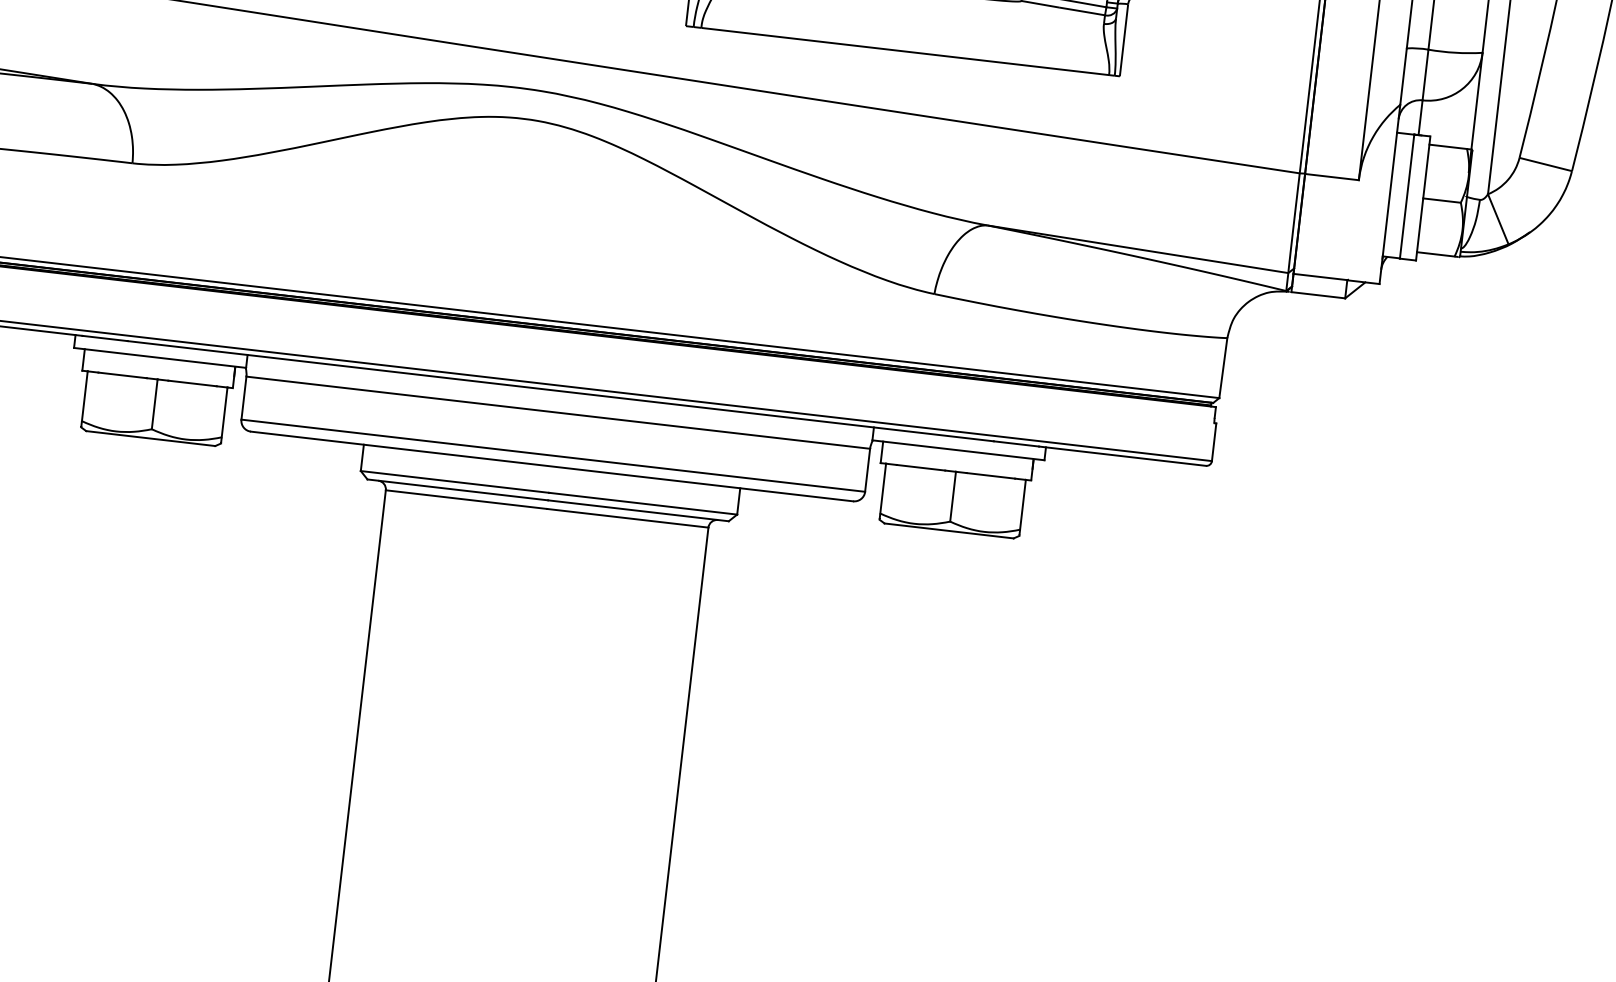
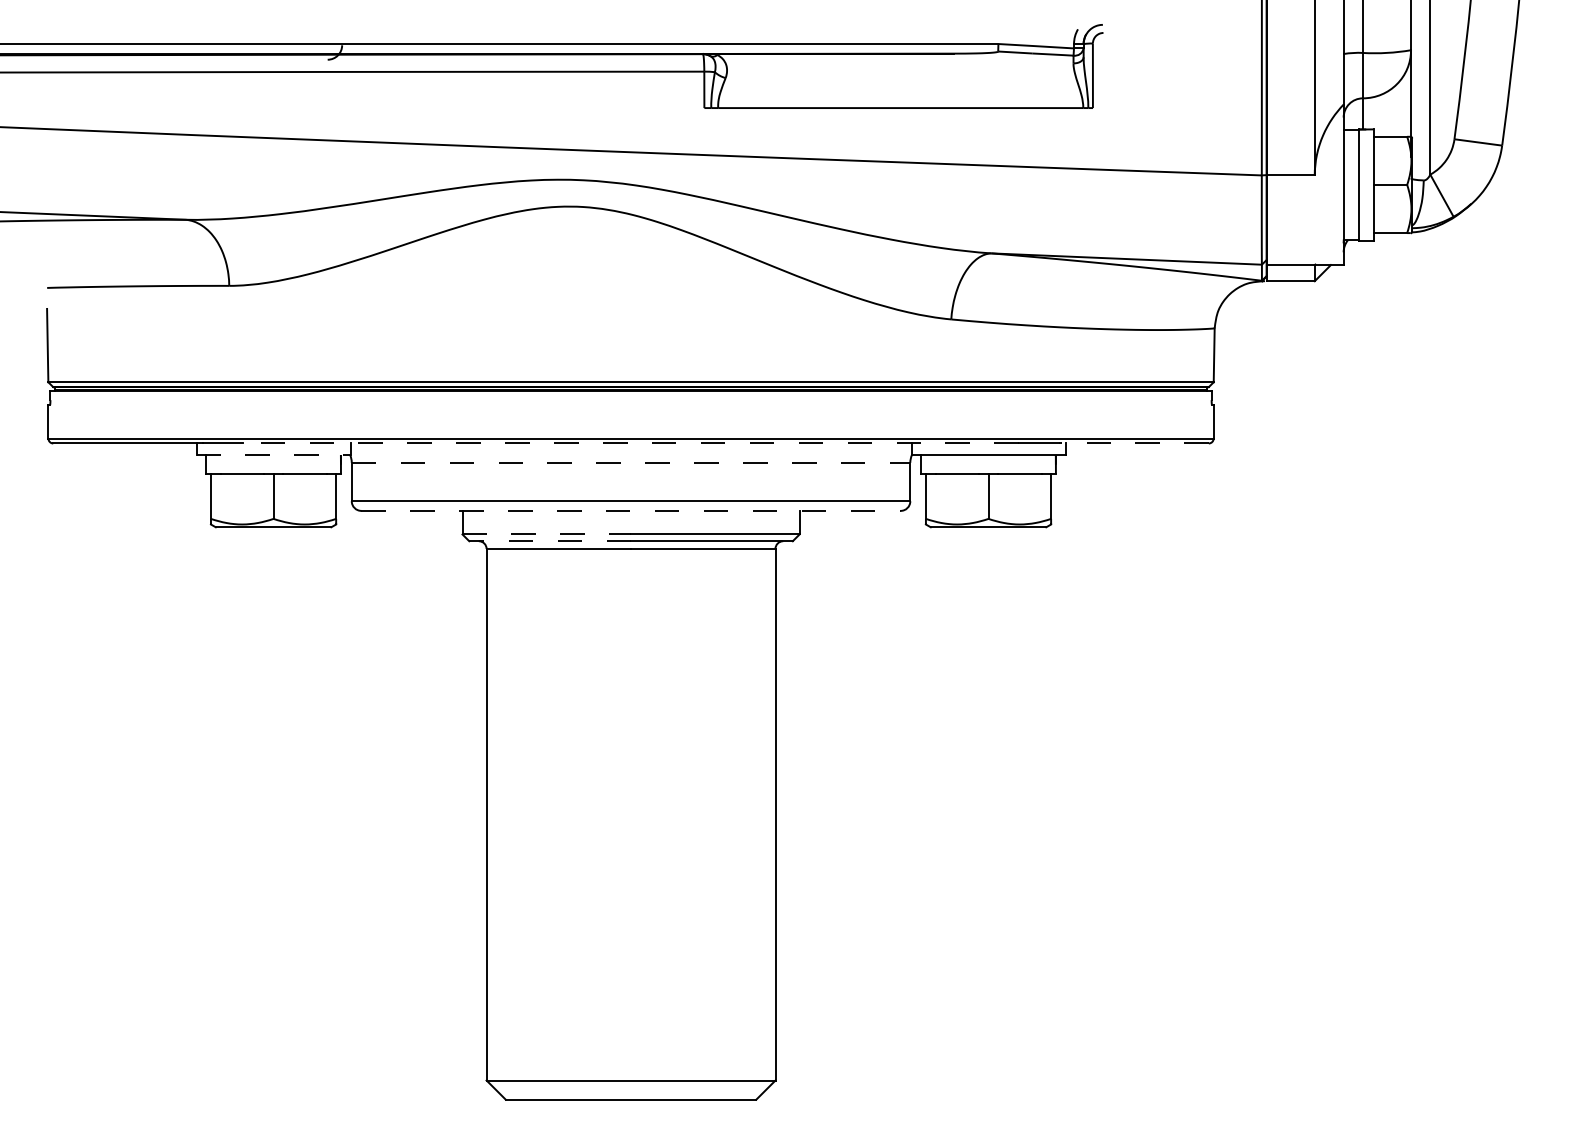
line: (161, 358) -> (274, 455), solid -> dashed
line: (561, 391) -> (631, 443), solid -> dashed
line: (558, 412) -> (631, 462), solid -> dashed
line: (1122, 456) -> (1134, 443), solid -> dashed
line: (552, 466) -> (631, 510), solid -> dashed
line: (455, 482) -> (547, 534), solid -> dashed
line: (458, 490) -> (550, 541), solid -> dashed

